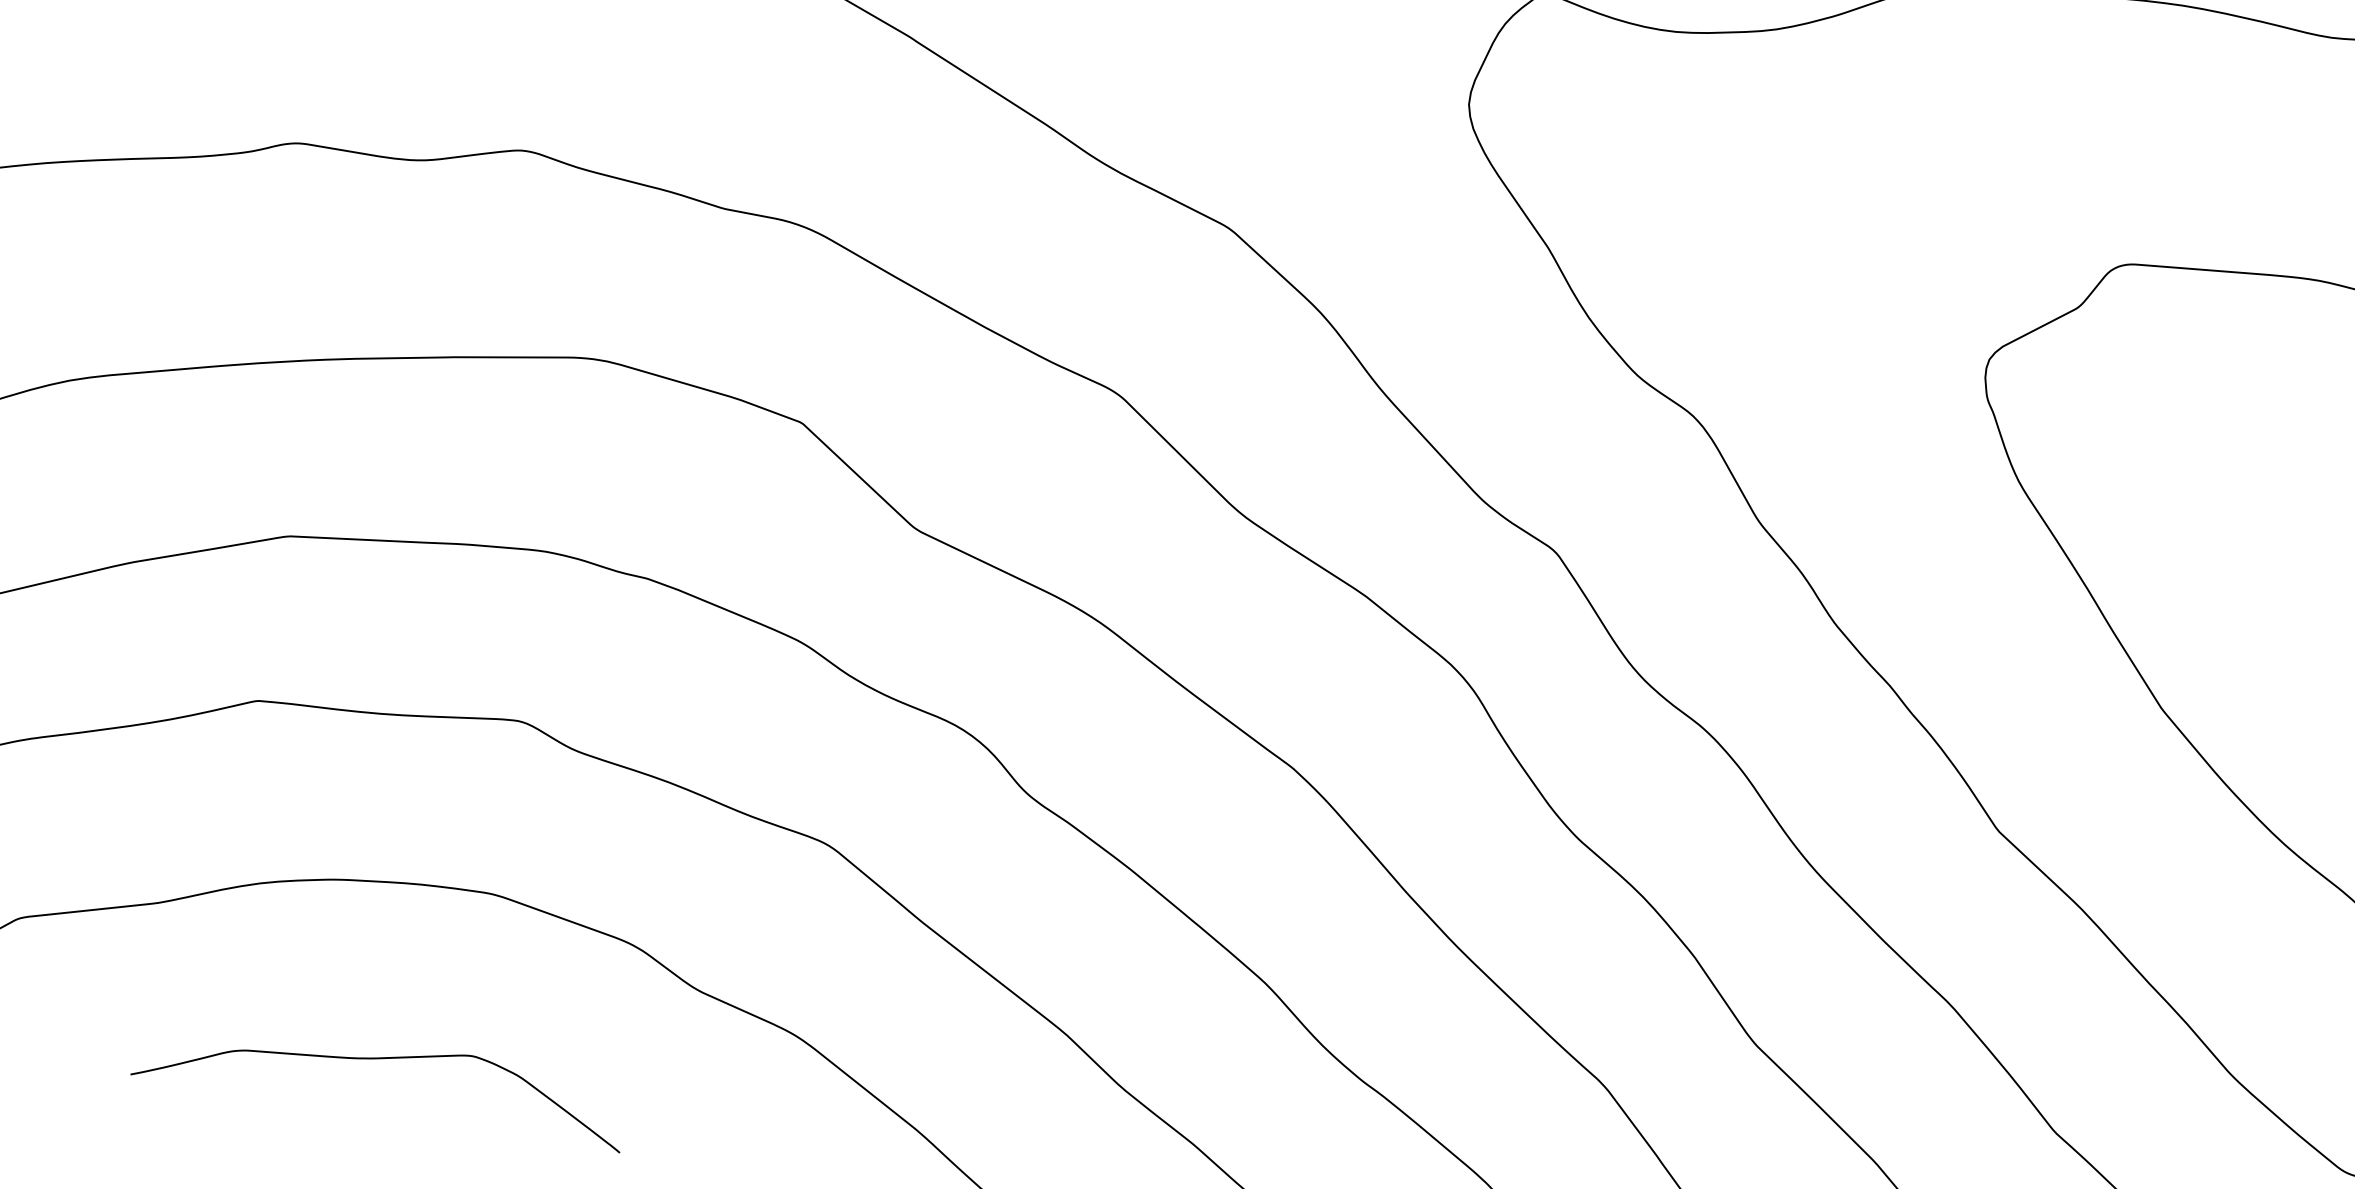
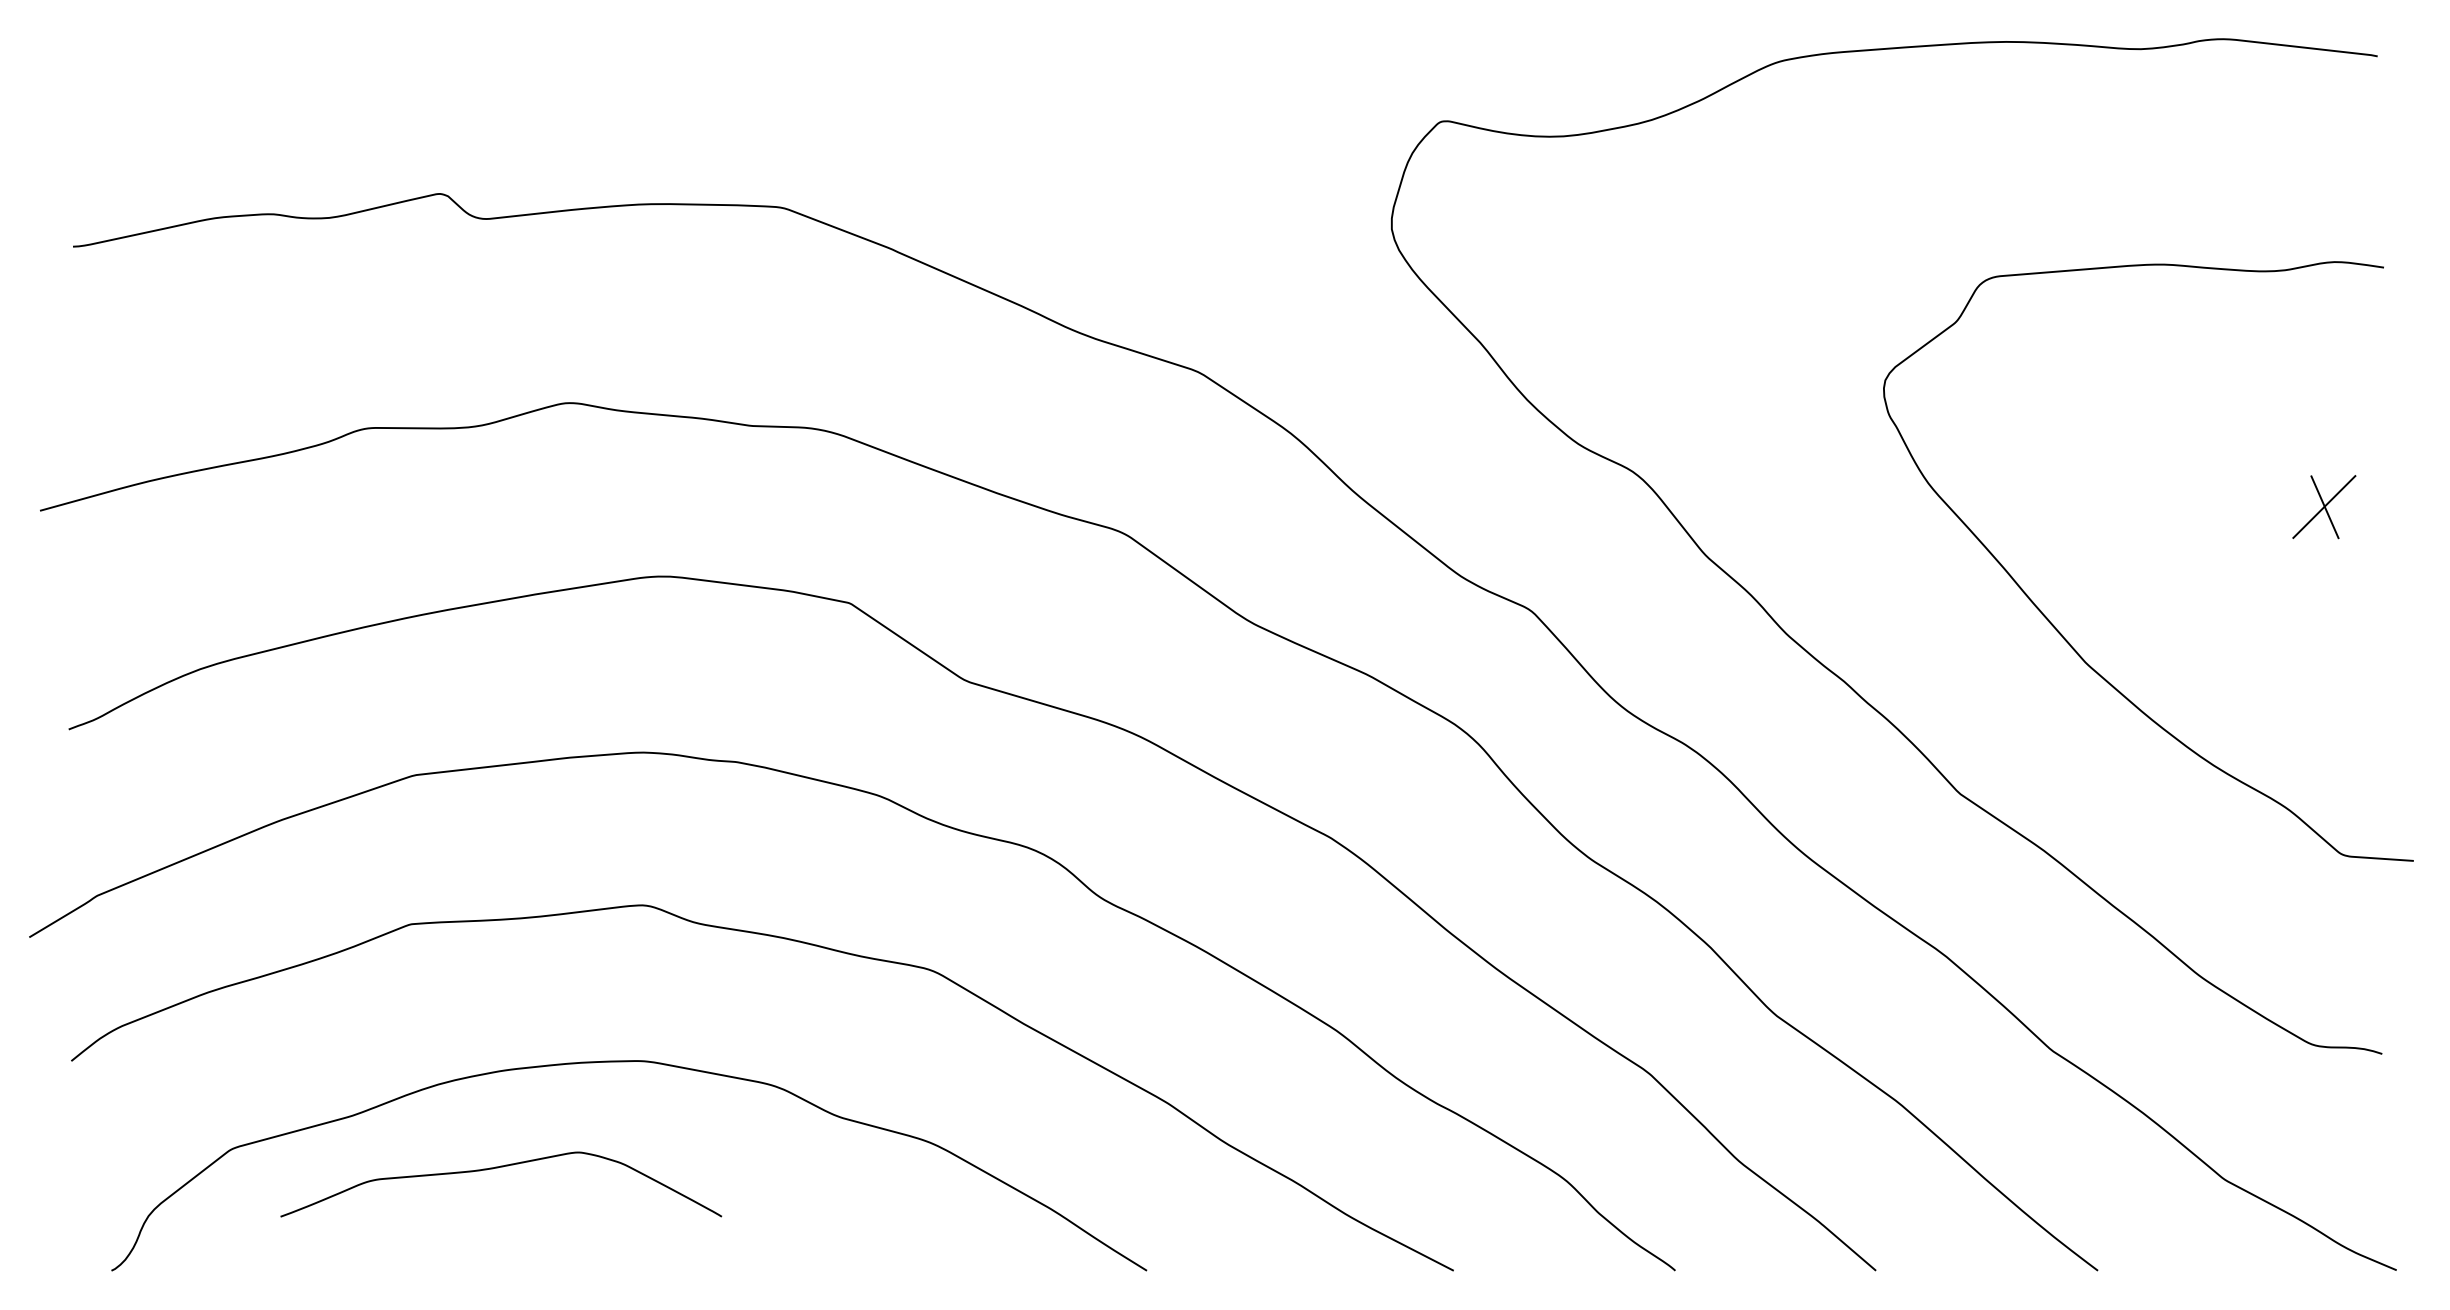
curve: (380, 1059) -> (498, 1168), moved

